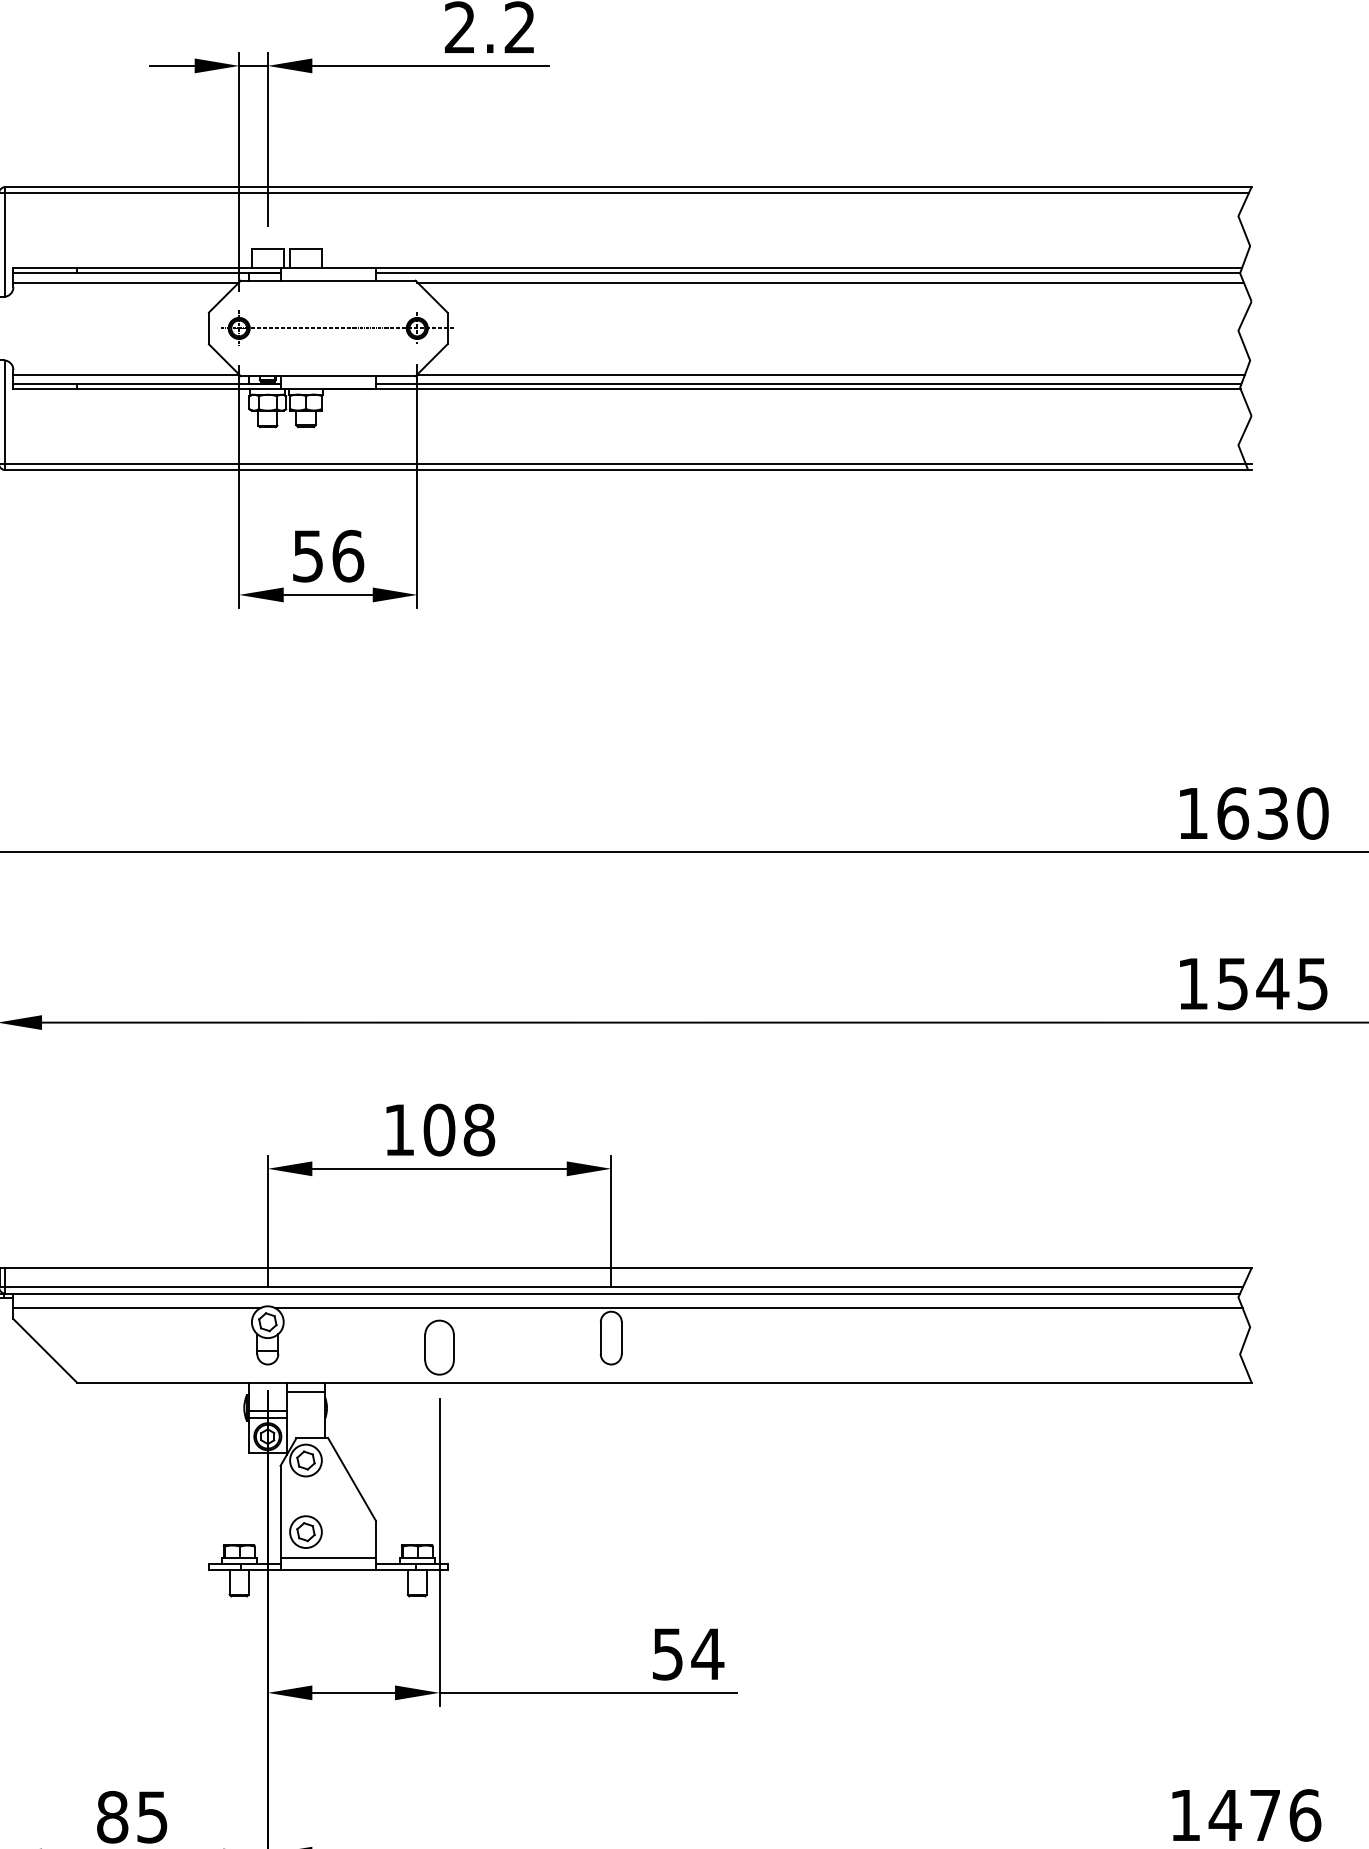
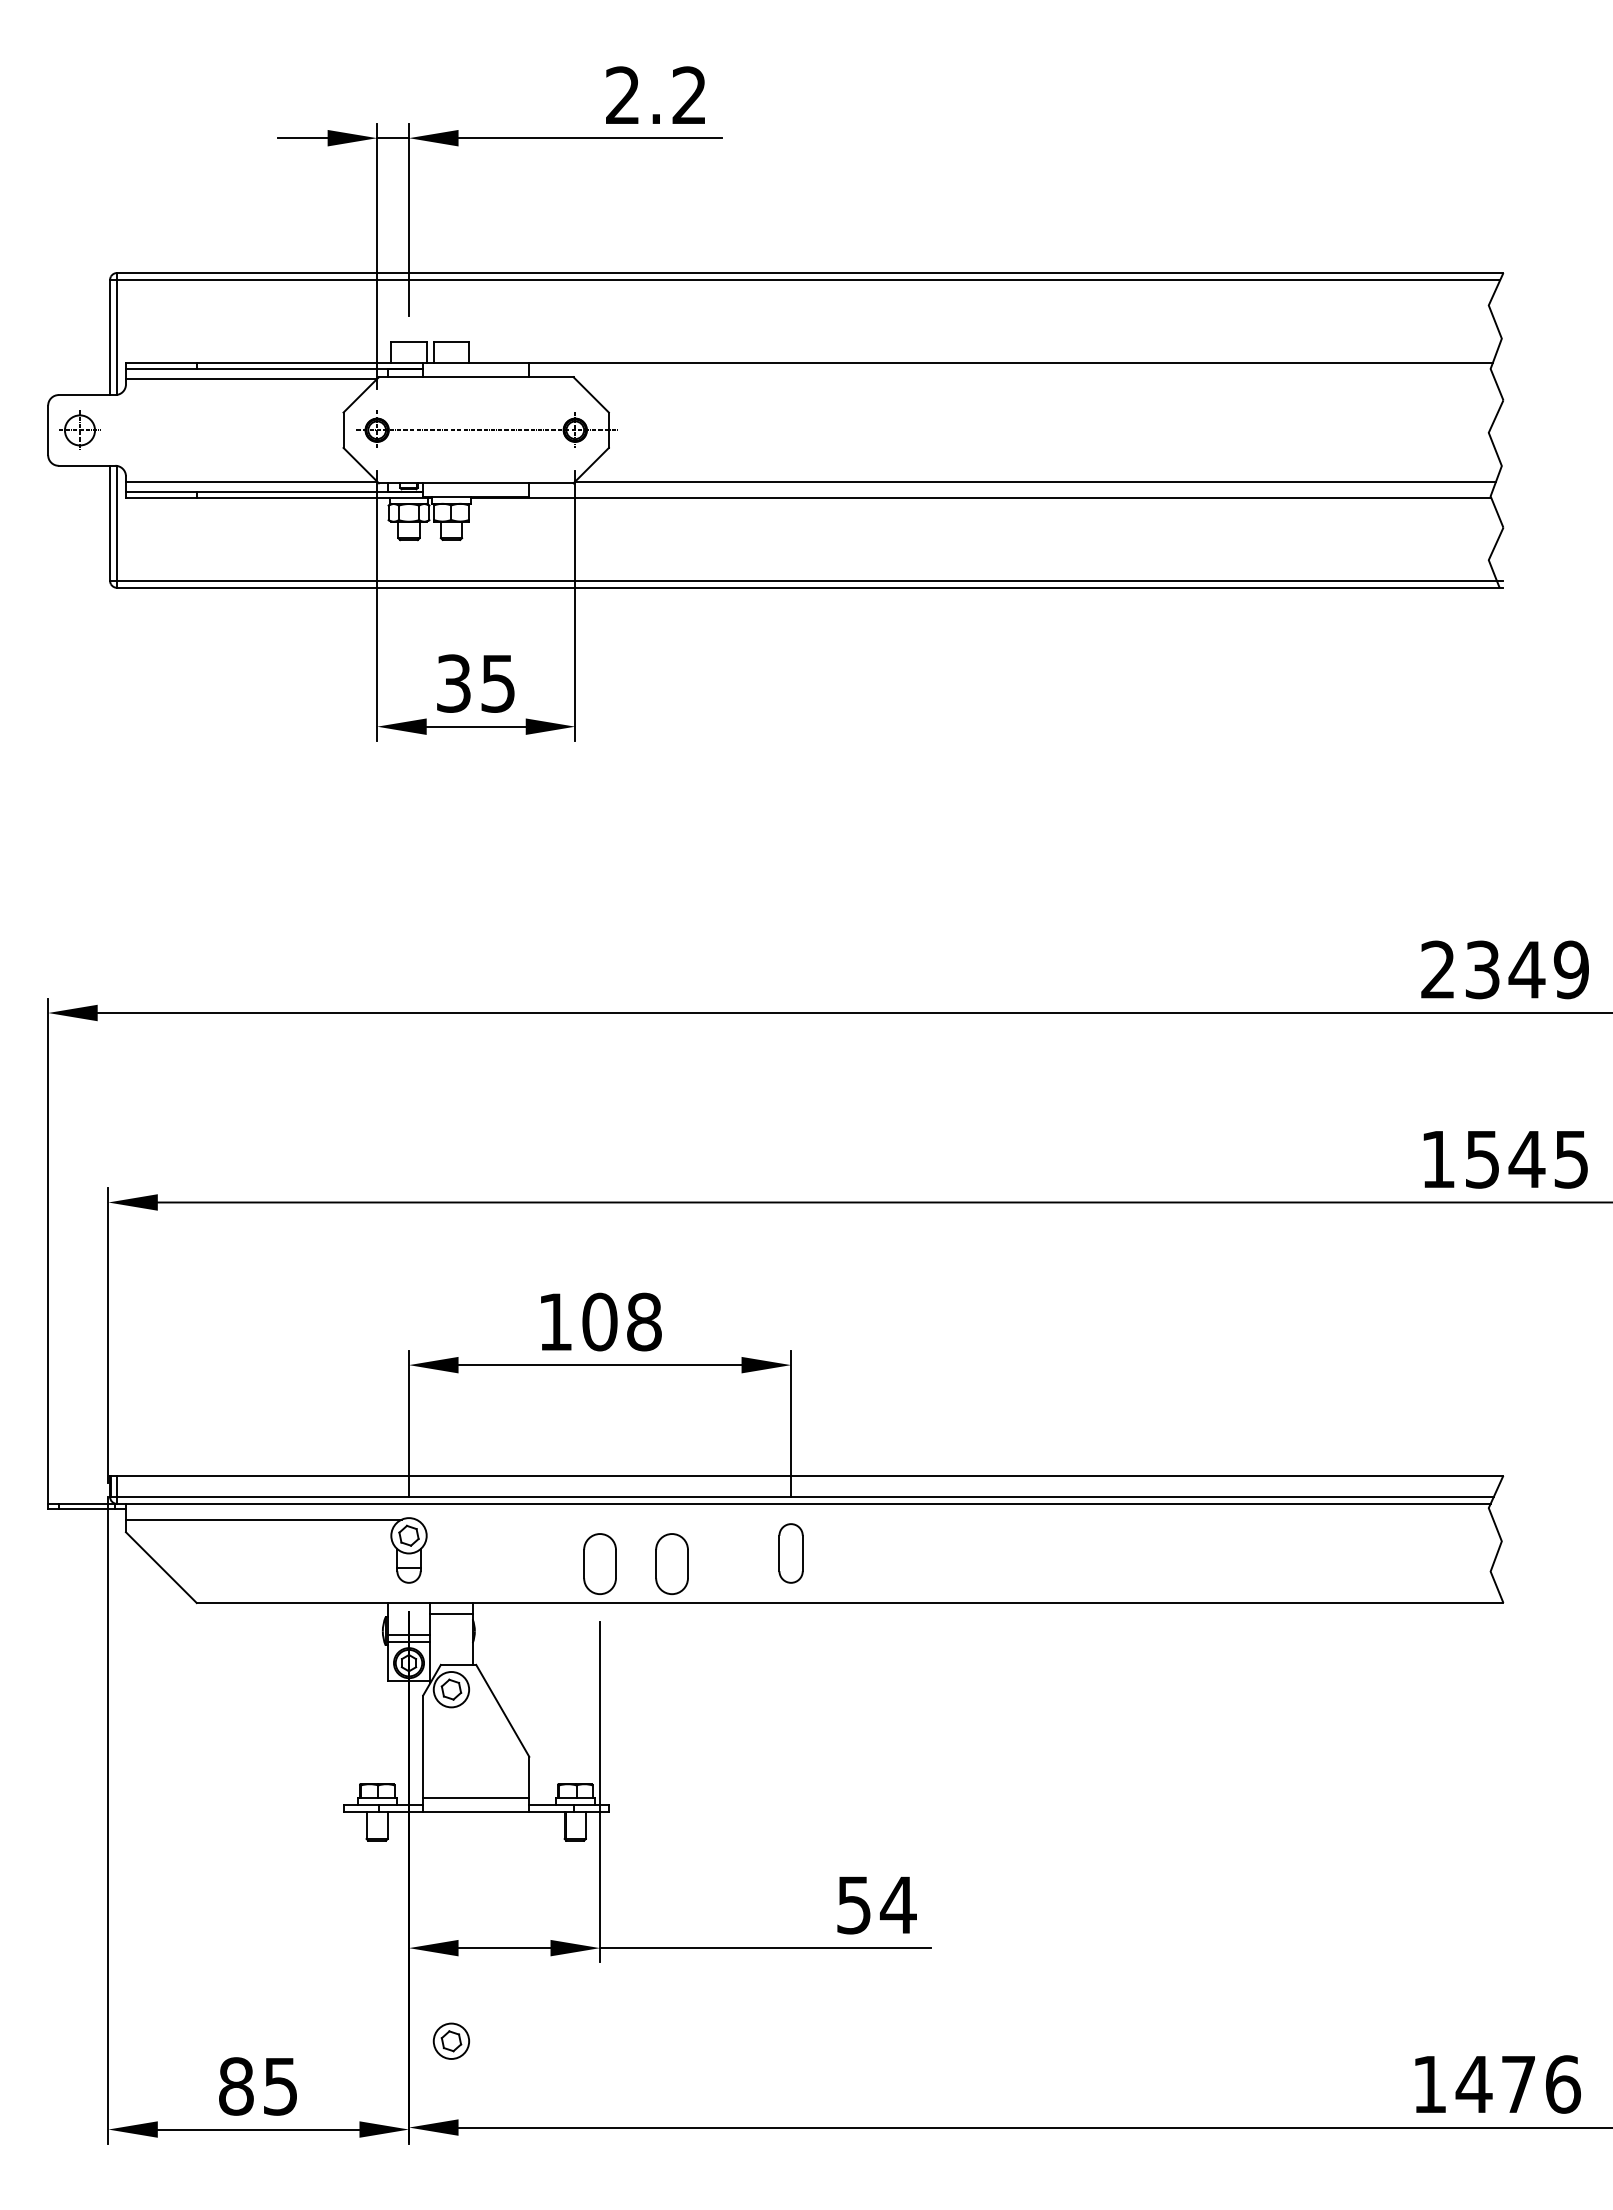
line: (807, 272) -> (1009, 368), removed
line: (830, 282) -> (1034, 379), removed
line: (808, 384) -> (1010, 492), removed
text: (328, 556) -> (476, 683), 56 -> 35
text: (1253, 813) -> (1505, 969), 1630 -> 2349
line: (758, 1307) -> (954, 1519), removed
part: (503, 1347) -> (671, 1563), added
part: (305, 1531) -> (450, 2040), moved

